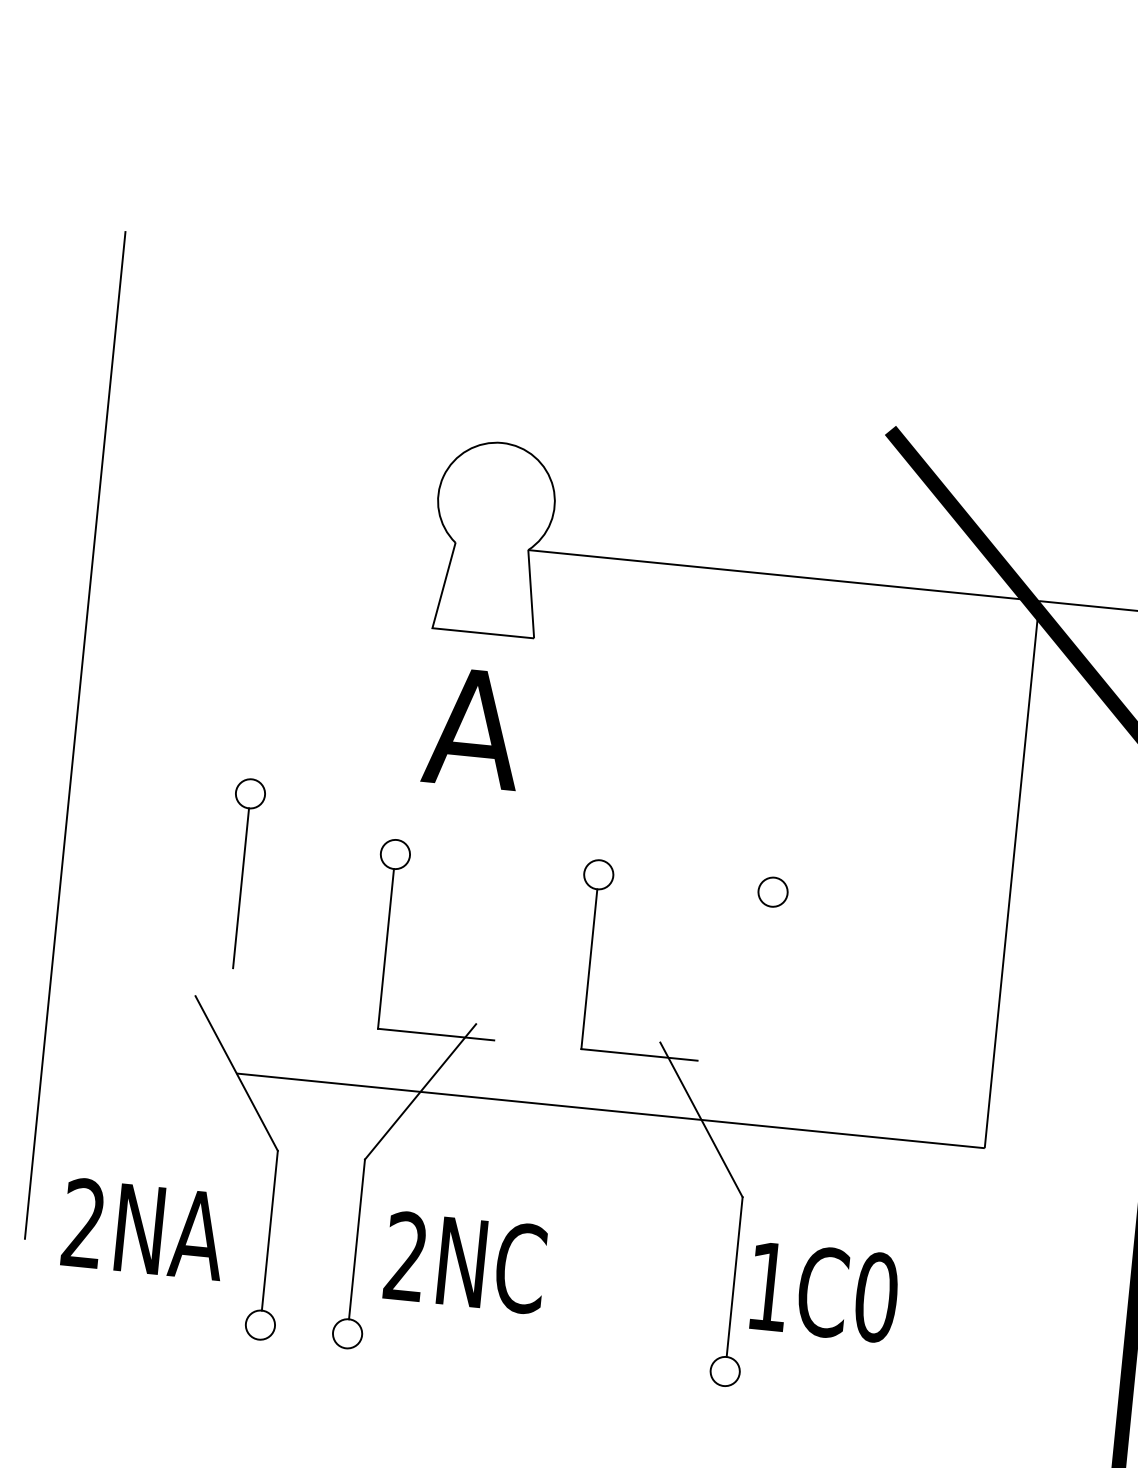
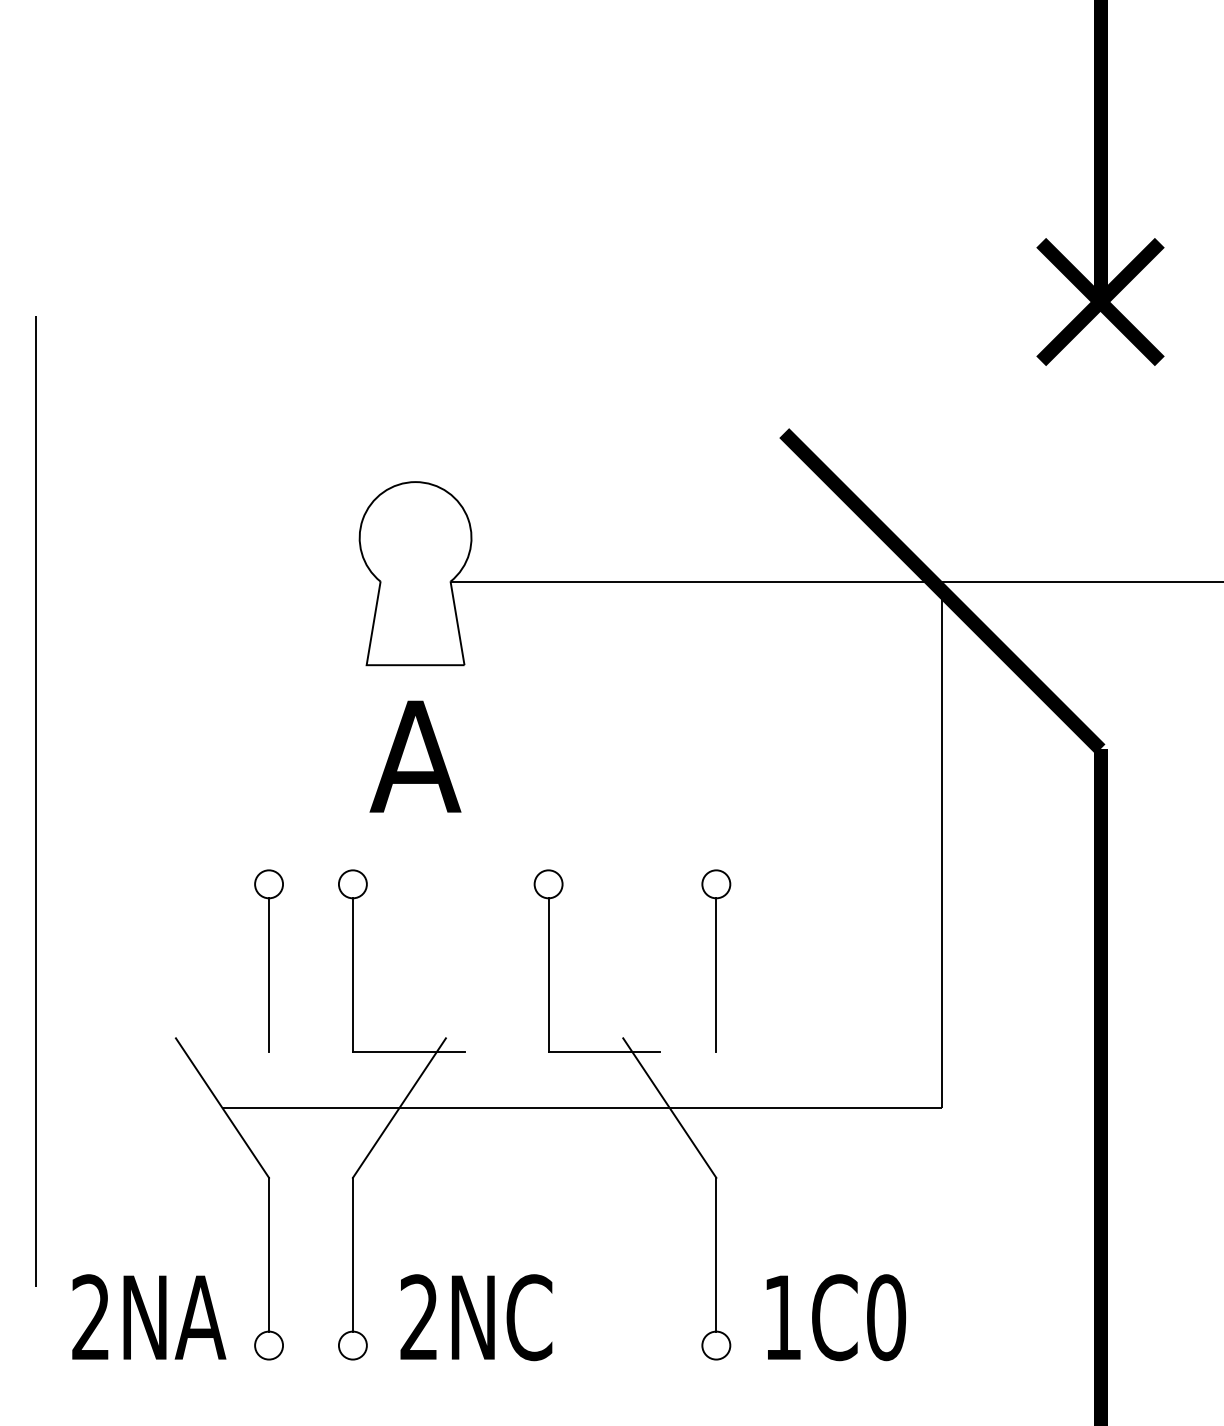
part: (242, 872) -> (268, 960), moved
line: (763, 986) -> (716, 975), added
text: (144, 1228) -> (149, 1316), moved
text: (465, 1262) -> (476, 1317), moved
text: (823, 1292) -> (835, 1317), moved

